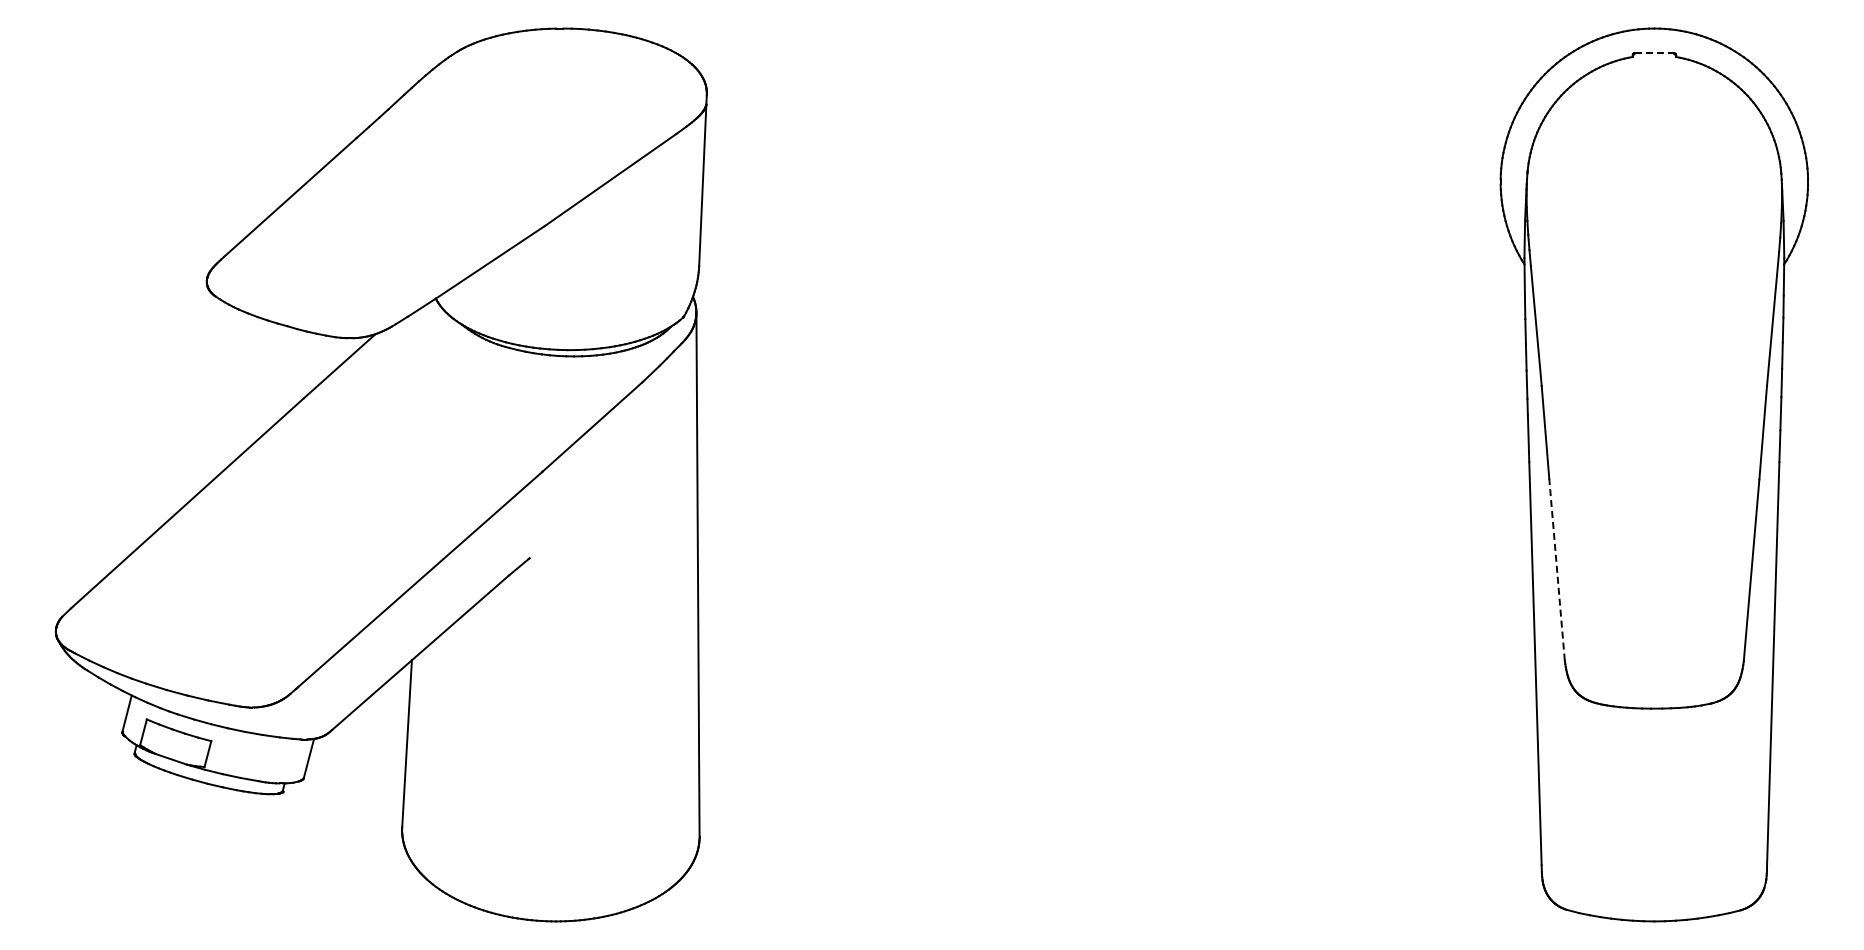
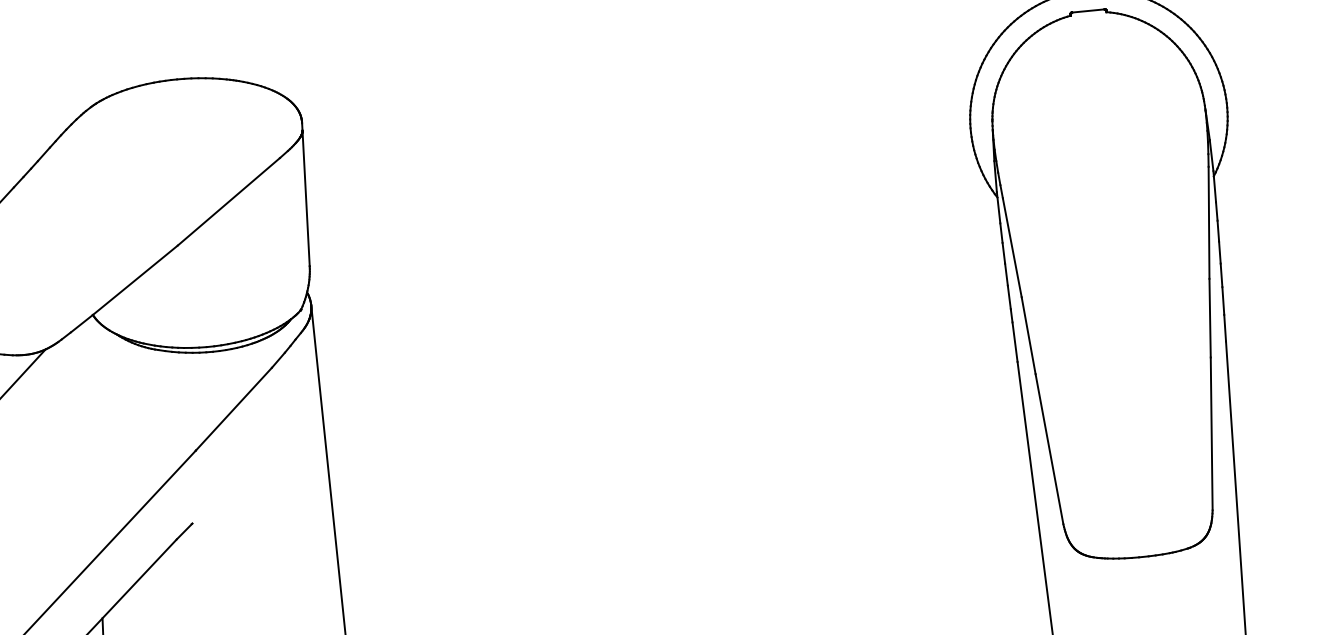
line: (1654, 53) -> (1088, 11), dashed -> solid
line: (1557, 569) -> (1049, 449), dashed -> solid

